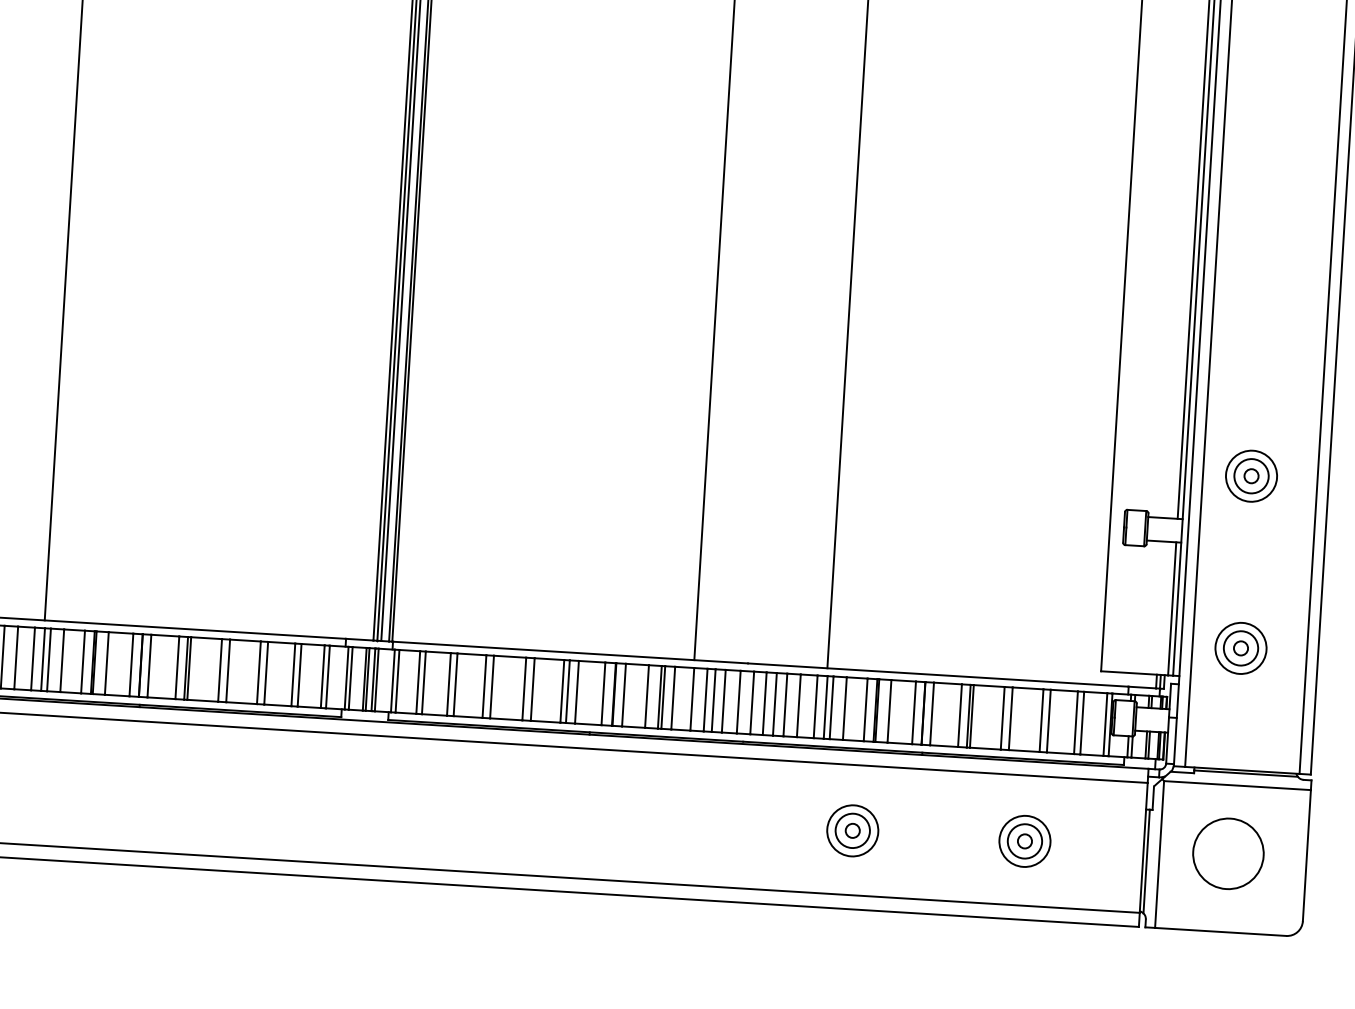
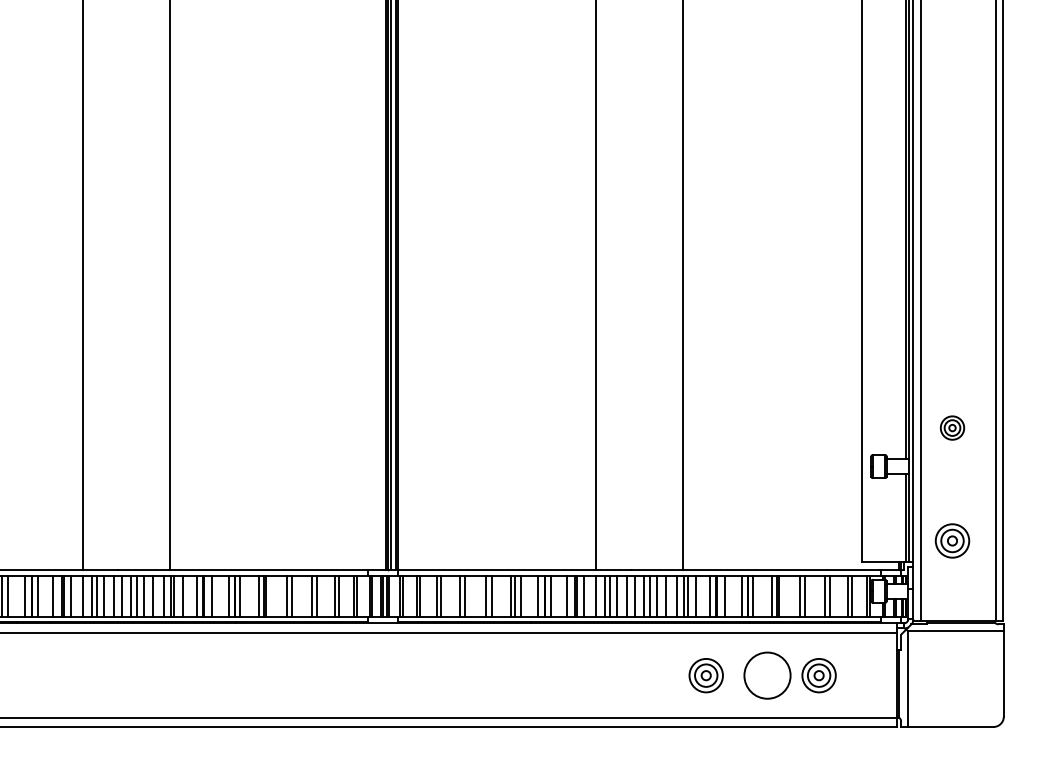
part: (1251, 475) -> (952, 427), size x0.7
circle: (1228, 853) -> (767, 675), moved

